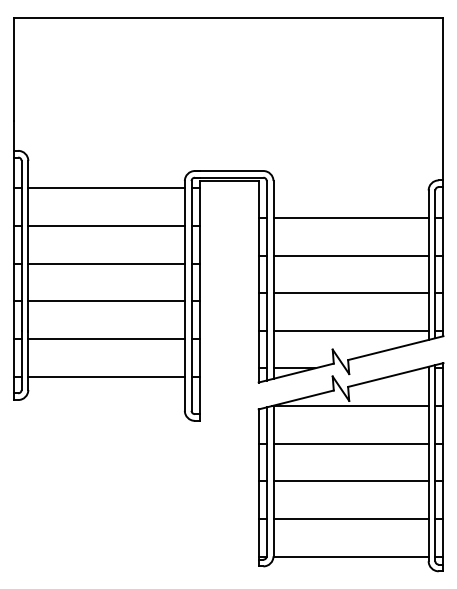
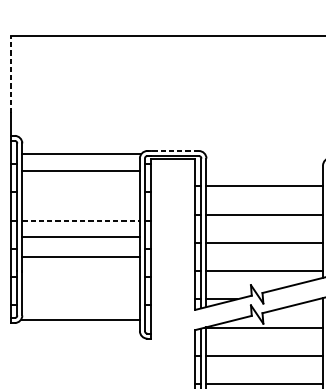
line: (13, 69) -> (11, 74), solid -> dashed
line: (228, 171) -> (172, 151), solid -> dashed
line: (106, 188) -> (81, 153), moved
line: (106, 226) -> (81, 170), moved
line: (107, 263) -> (81, 220), solid -> dashed
line: (106, 301) -> (81, 237), moved
line: (106, 338) -> (81, 256), moved
line: (106, 376) -> (81, 320), moved

